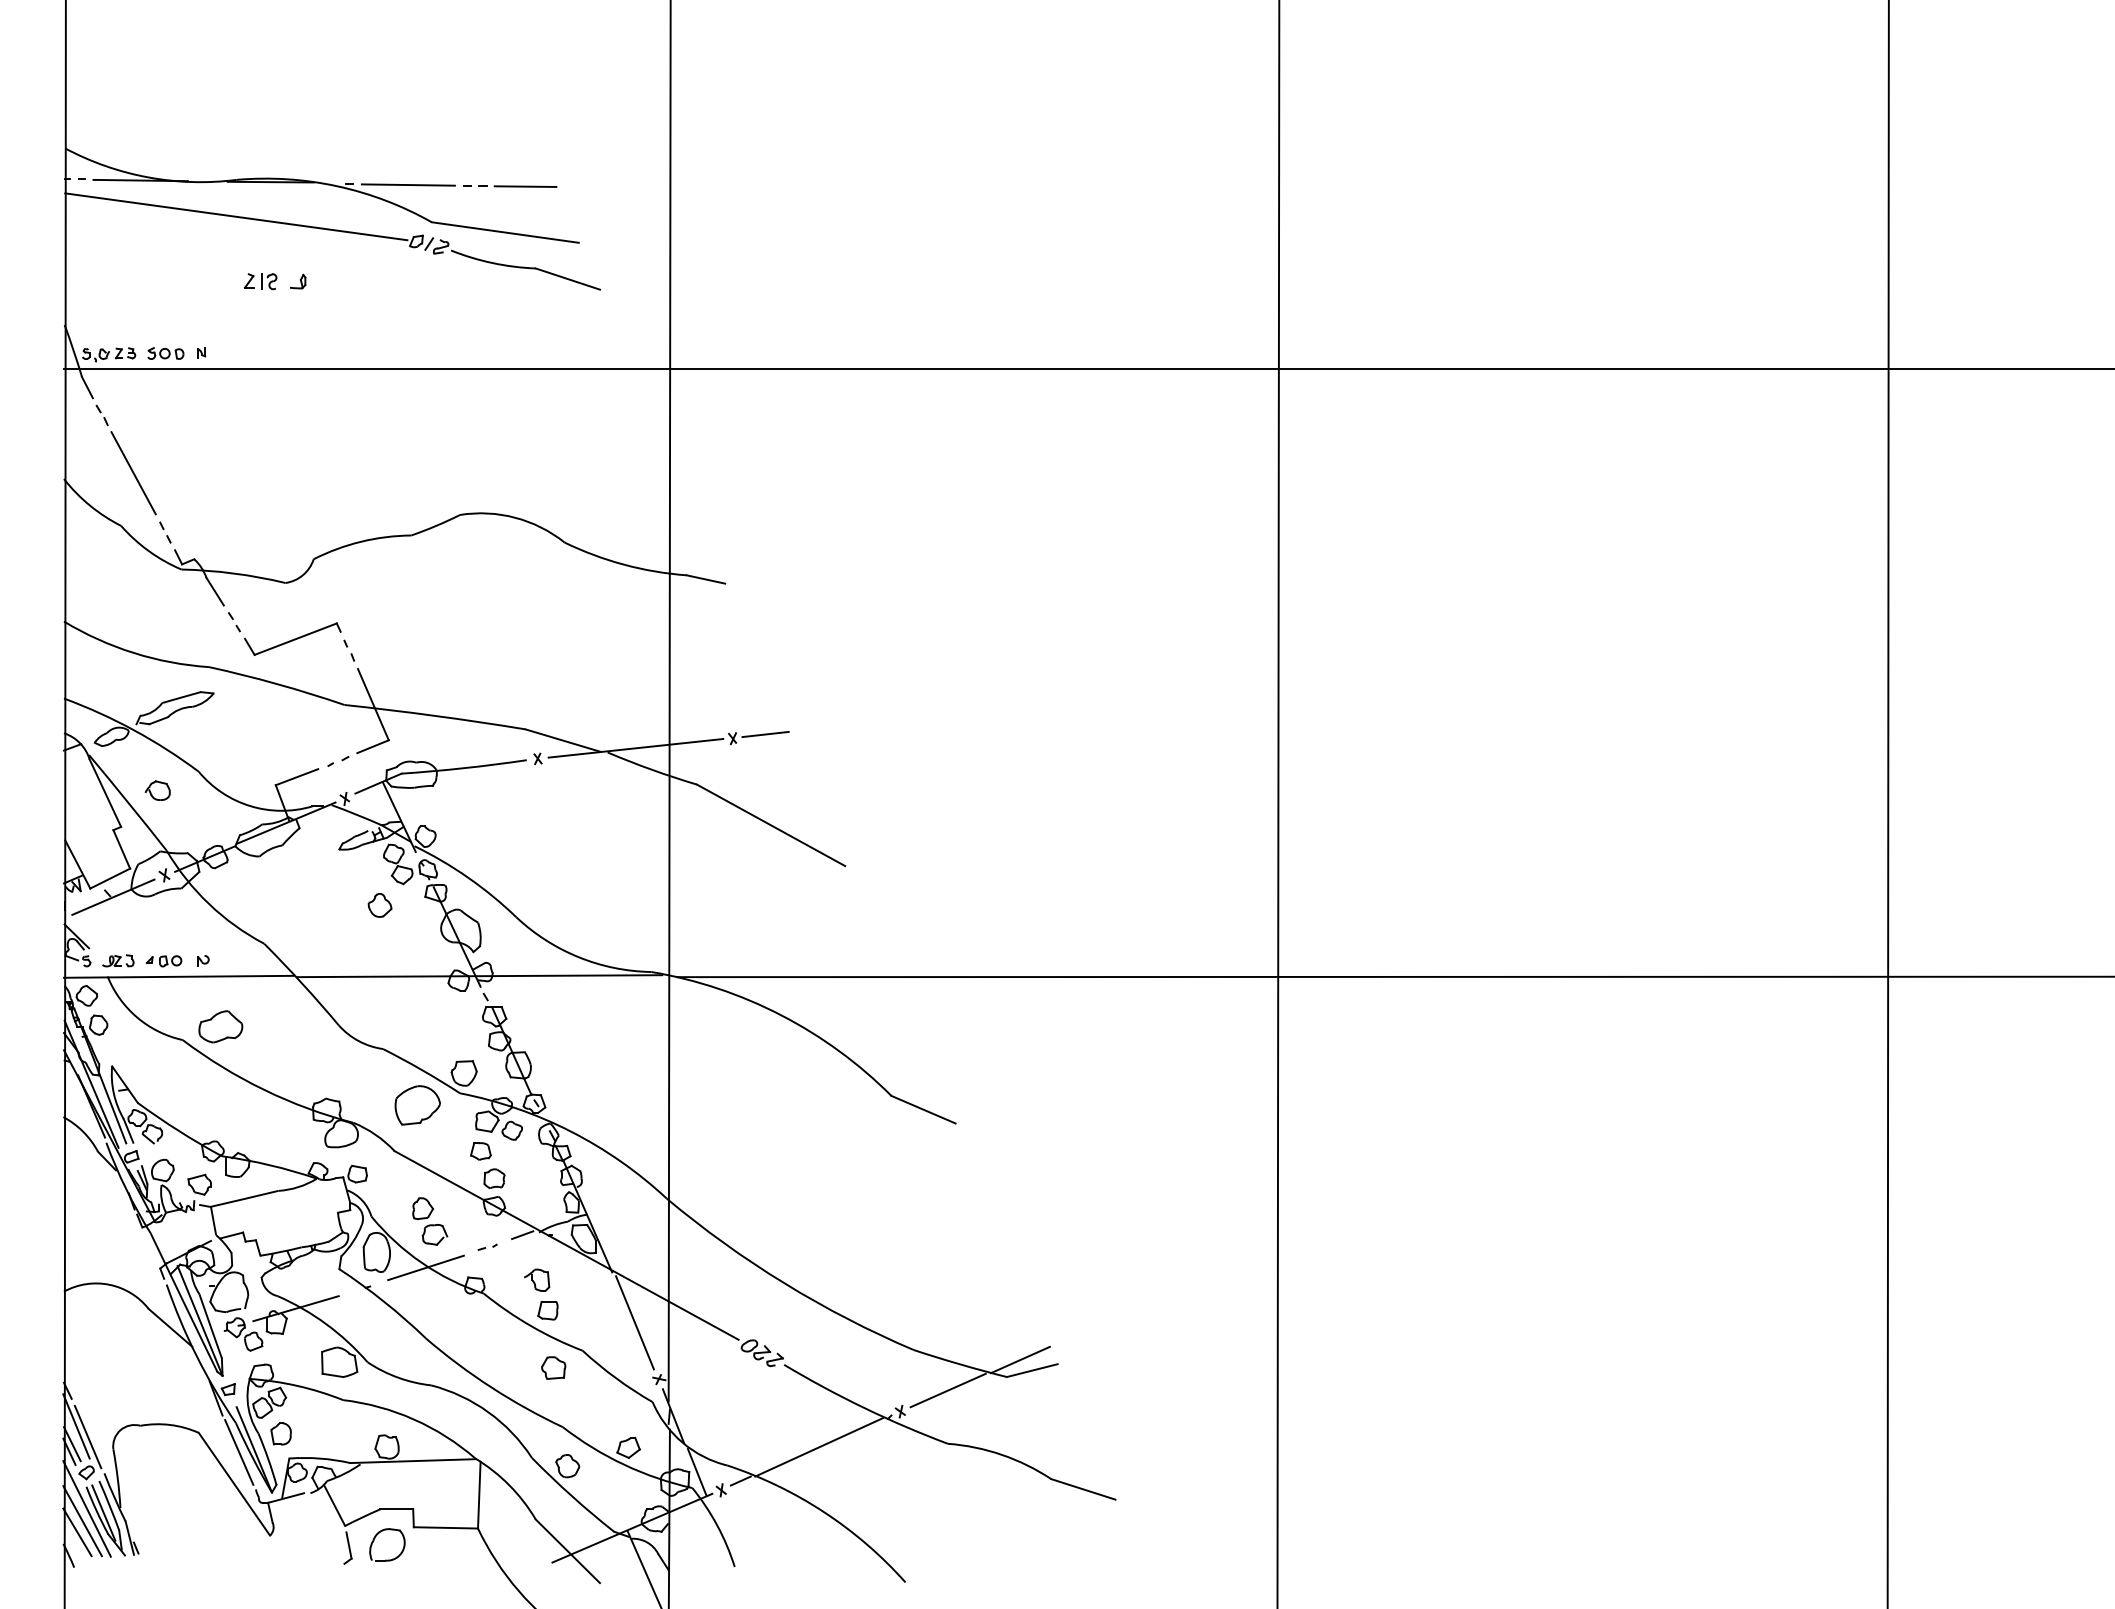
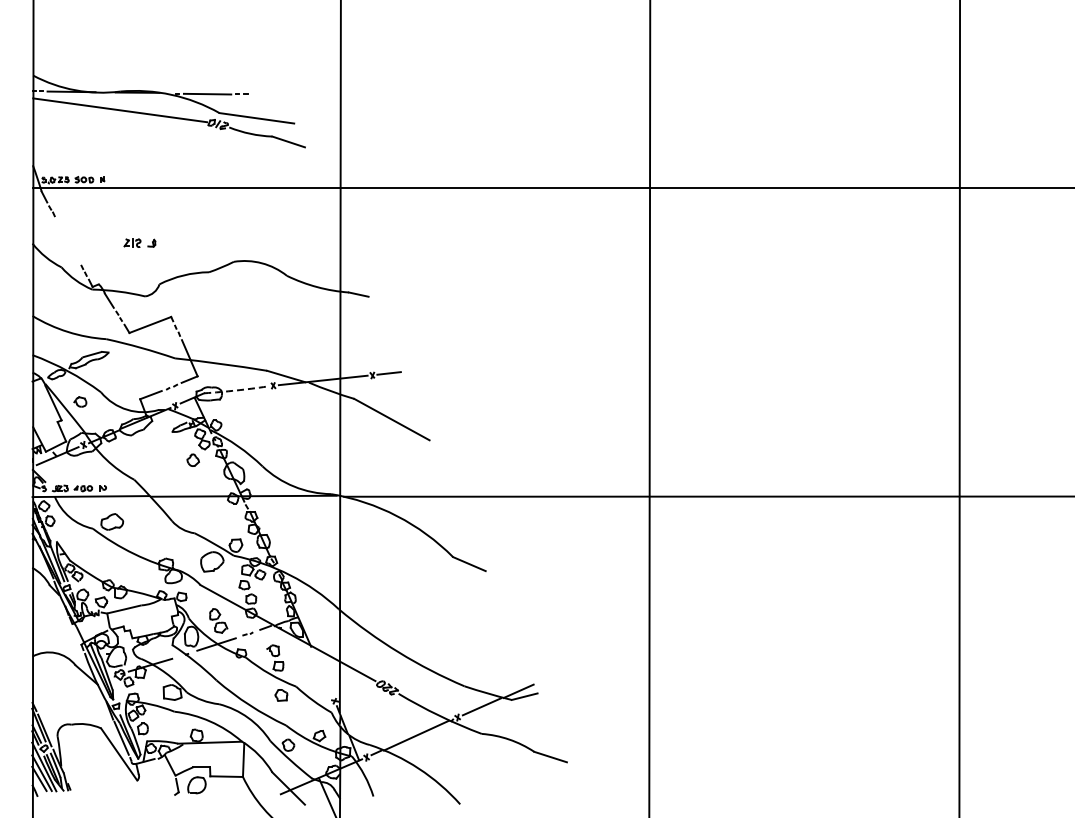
line: (524, 185) -> (266, 94), removed
part: (274, 280) -> (139, 242), moved
line: (132, 472) -> (67, 240), removed
arc: (465, 768) -> (236, 390), solid -> dashed
line: (634, 1322) -> (322, 672), removed

